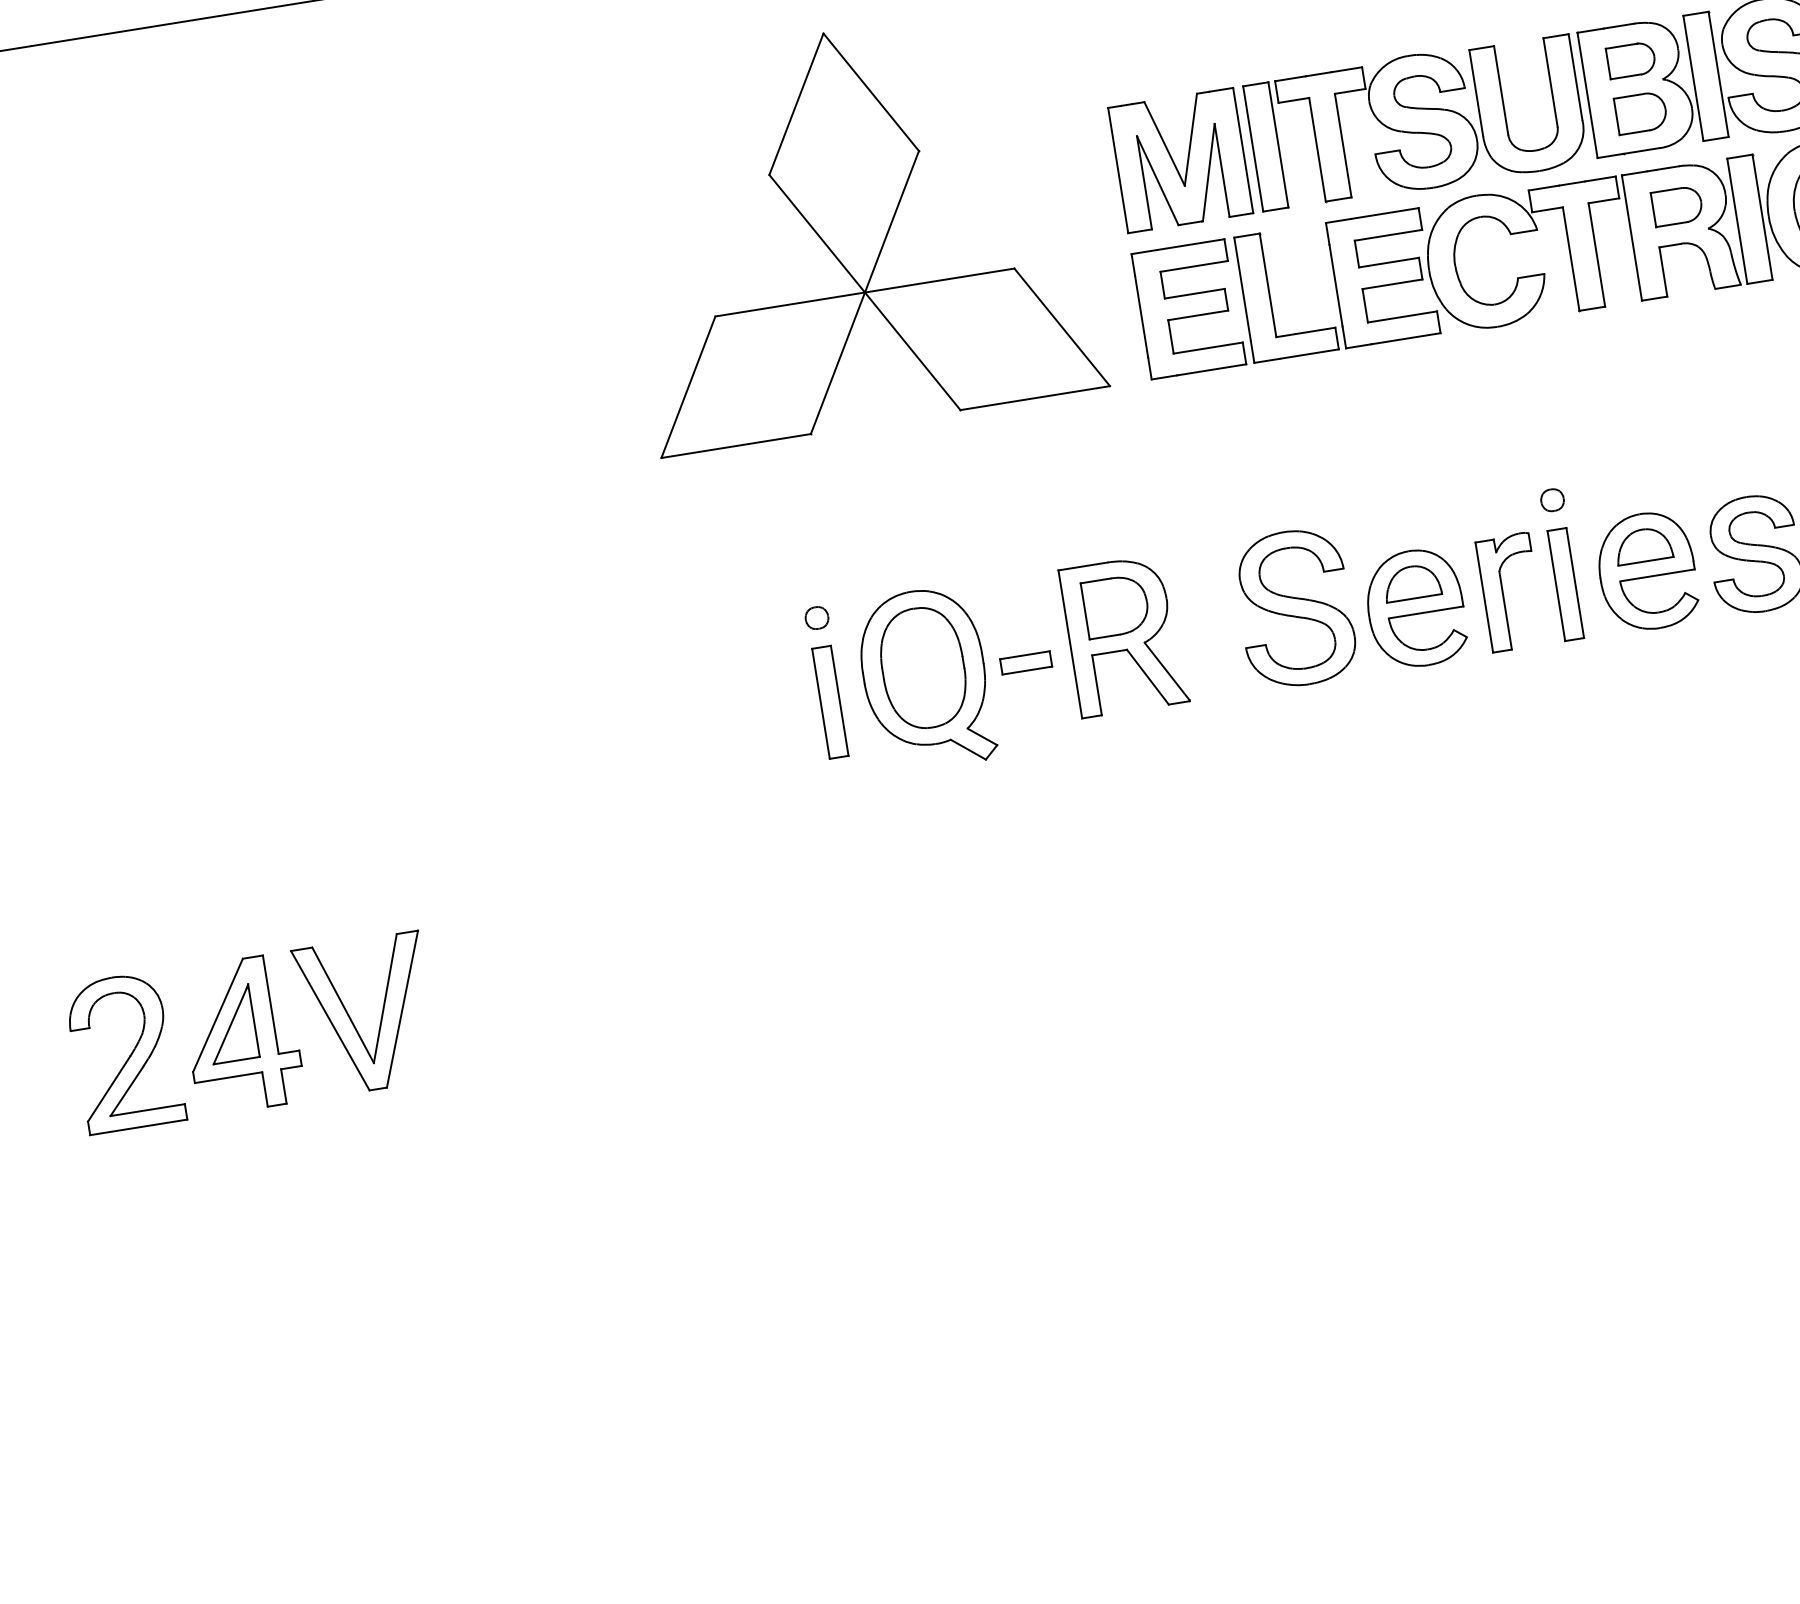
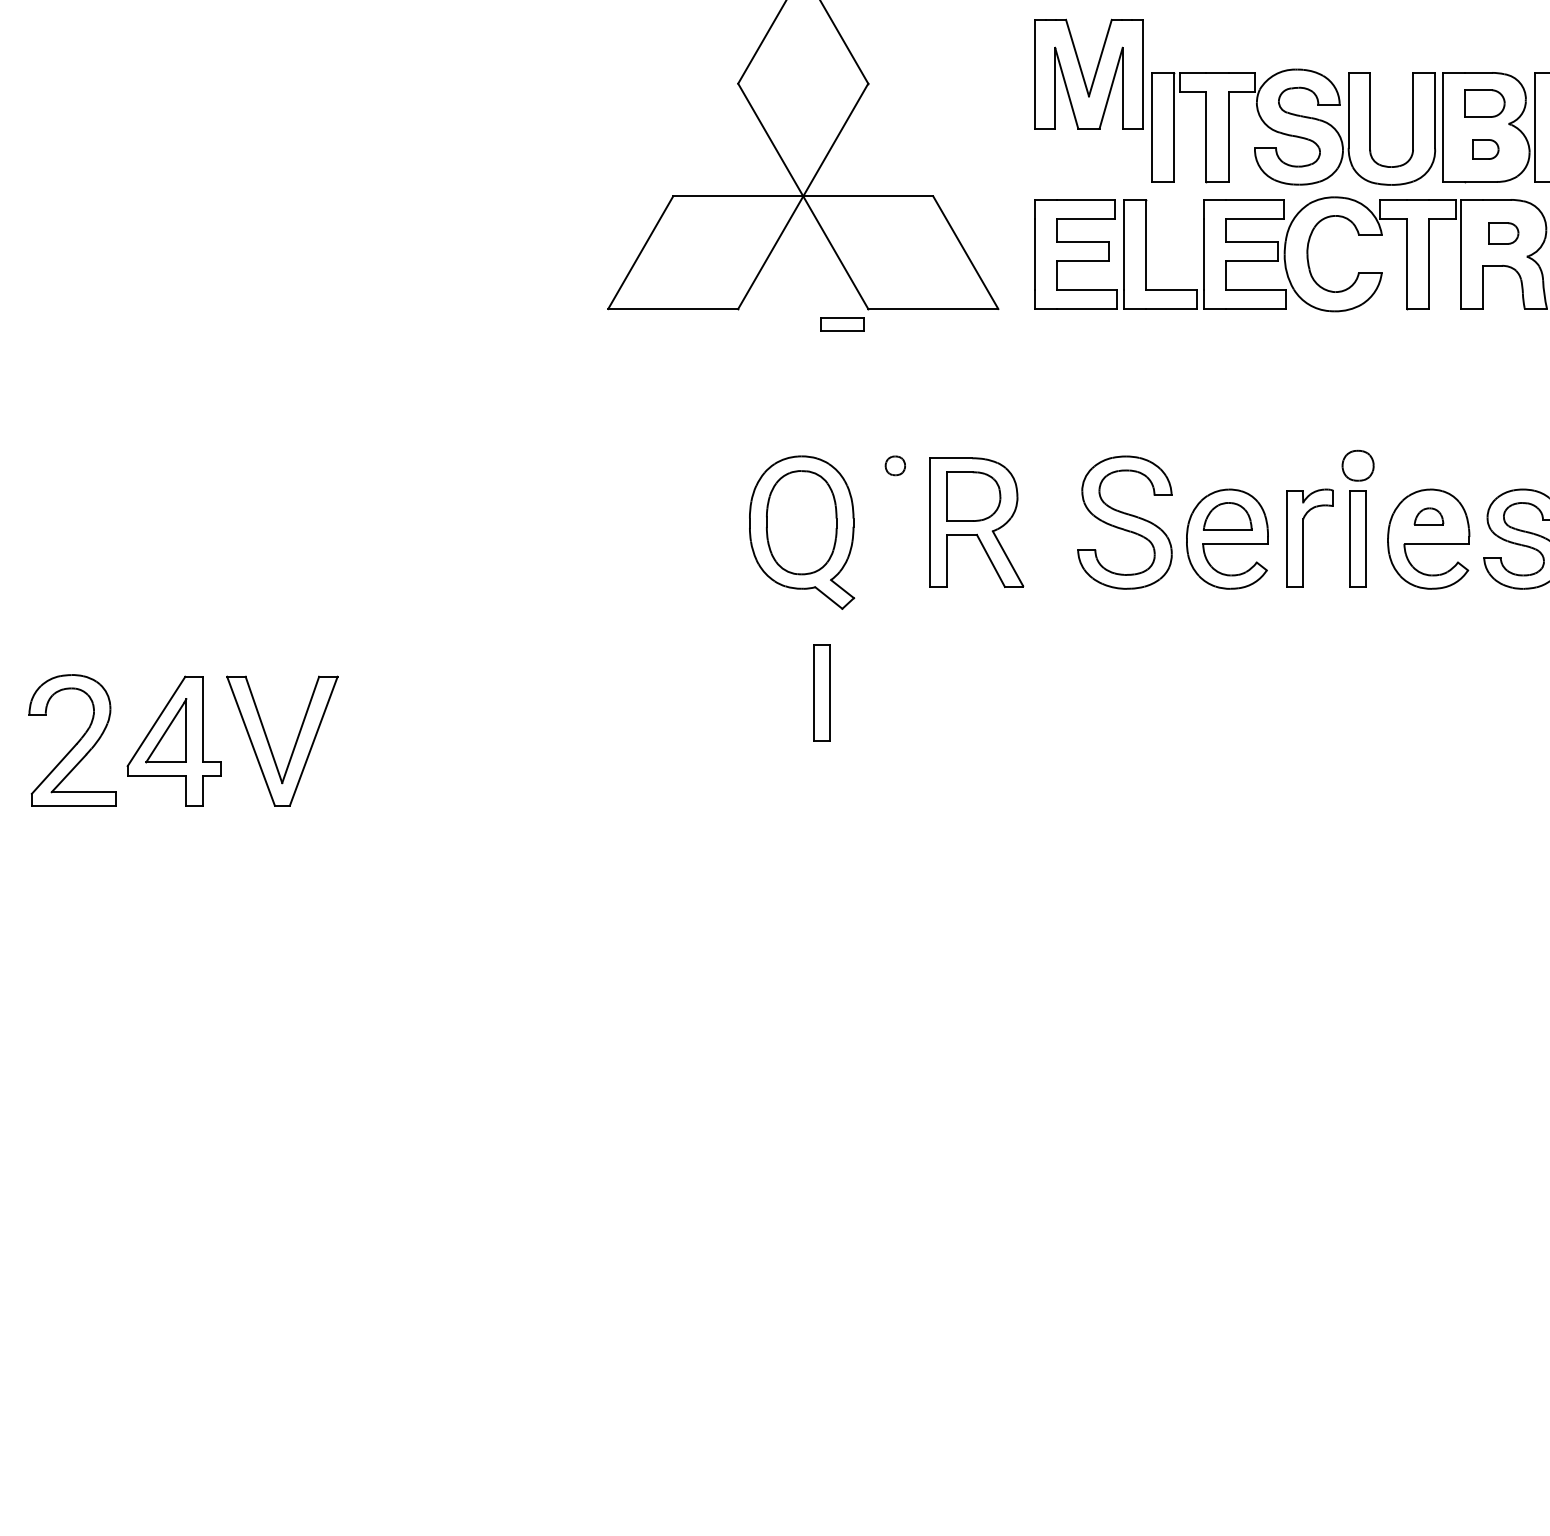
part: (1640, 112) -> (1485, 149), size x0.6
part: (1180, 159) -> (1088, 73), moved
part: (1676, 206) -> (1503, 233), size x0.7
part: (1551, 499) -> (1357, 465), size x1.6
part: (1642, 545) -> (1428, 516), size x0.6
part: (815, 617) -> (894, 465), moved
part: (1026, 663) -> (842, 324), moved
part: (829, 701) -> (821, 692), moved

